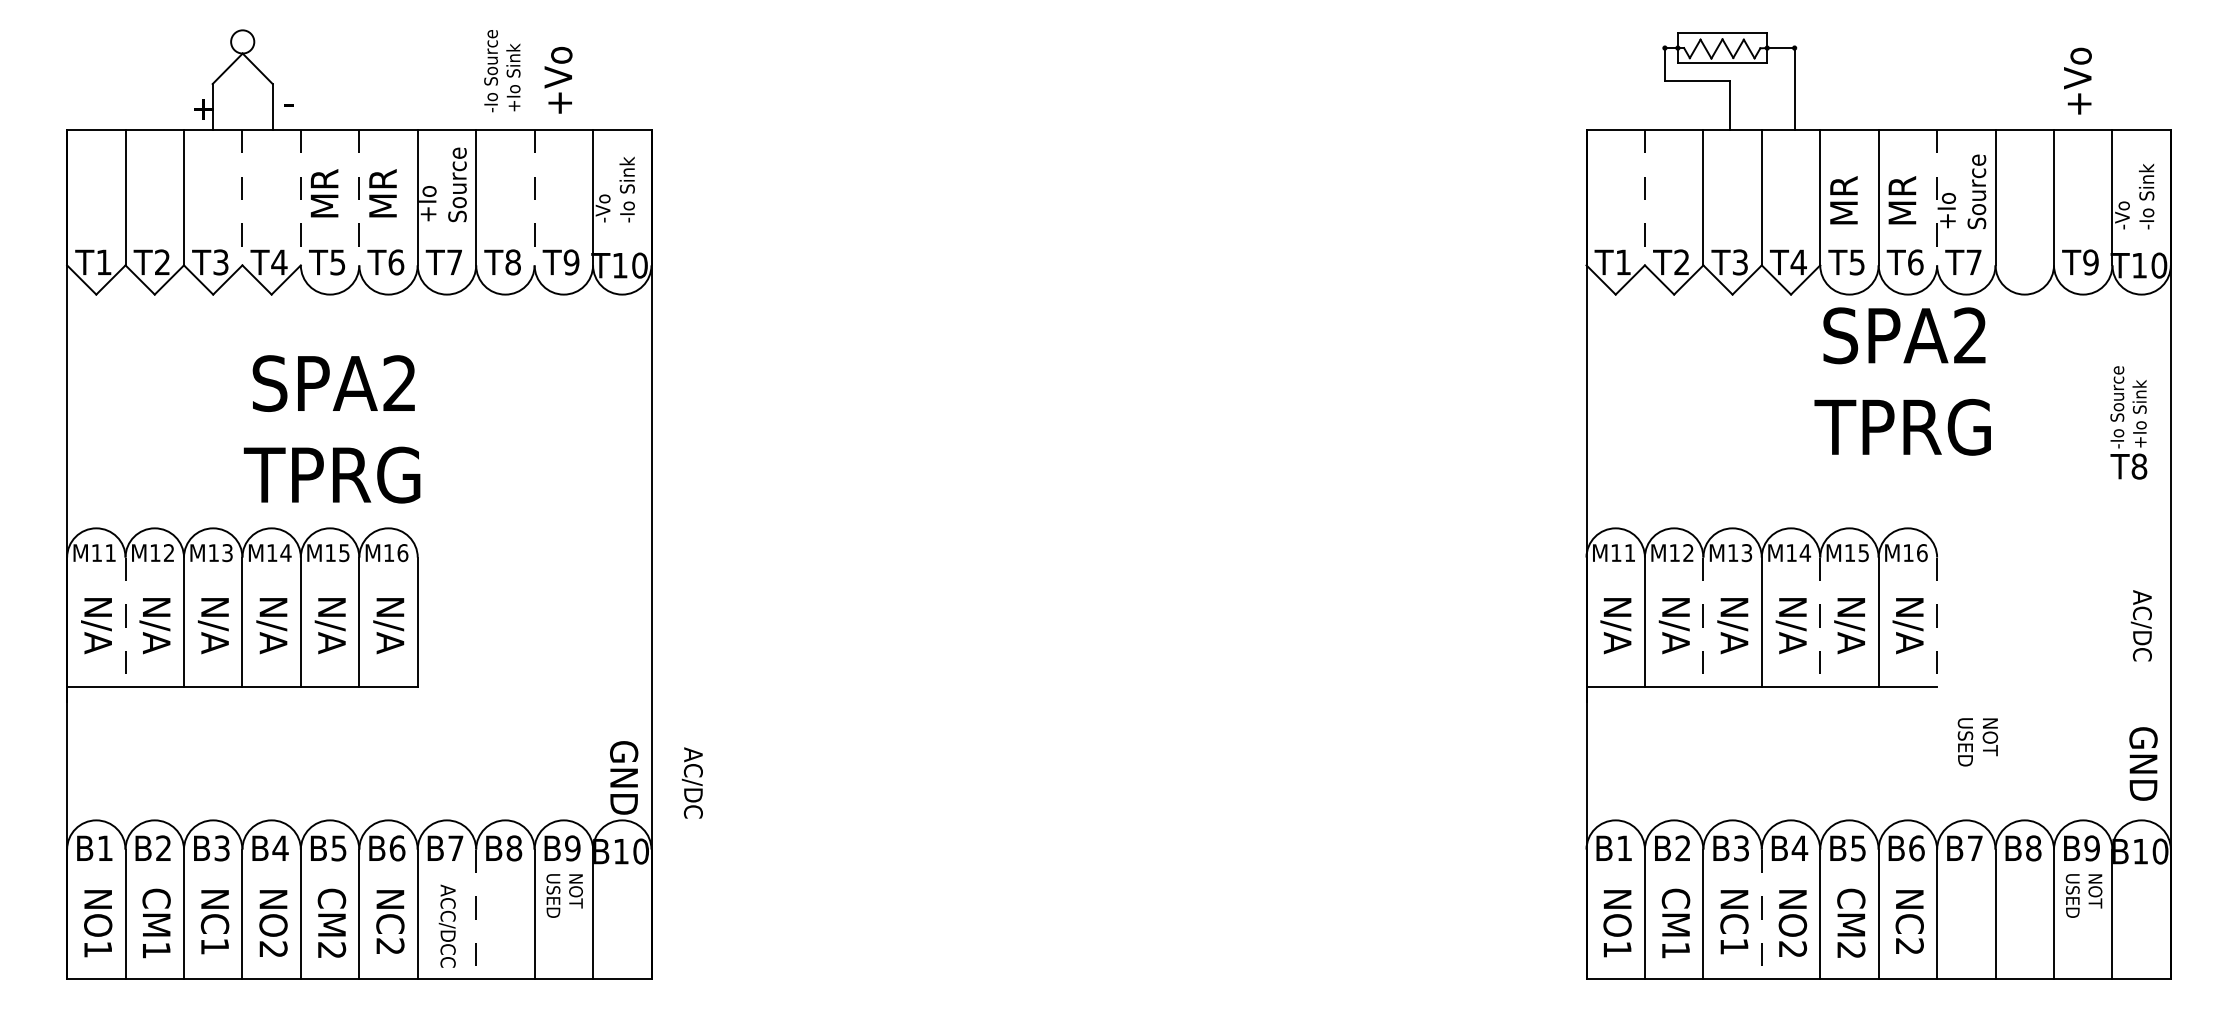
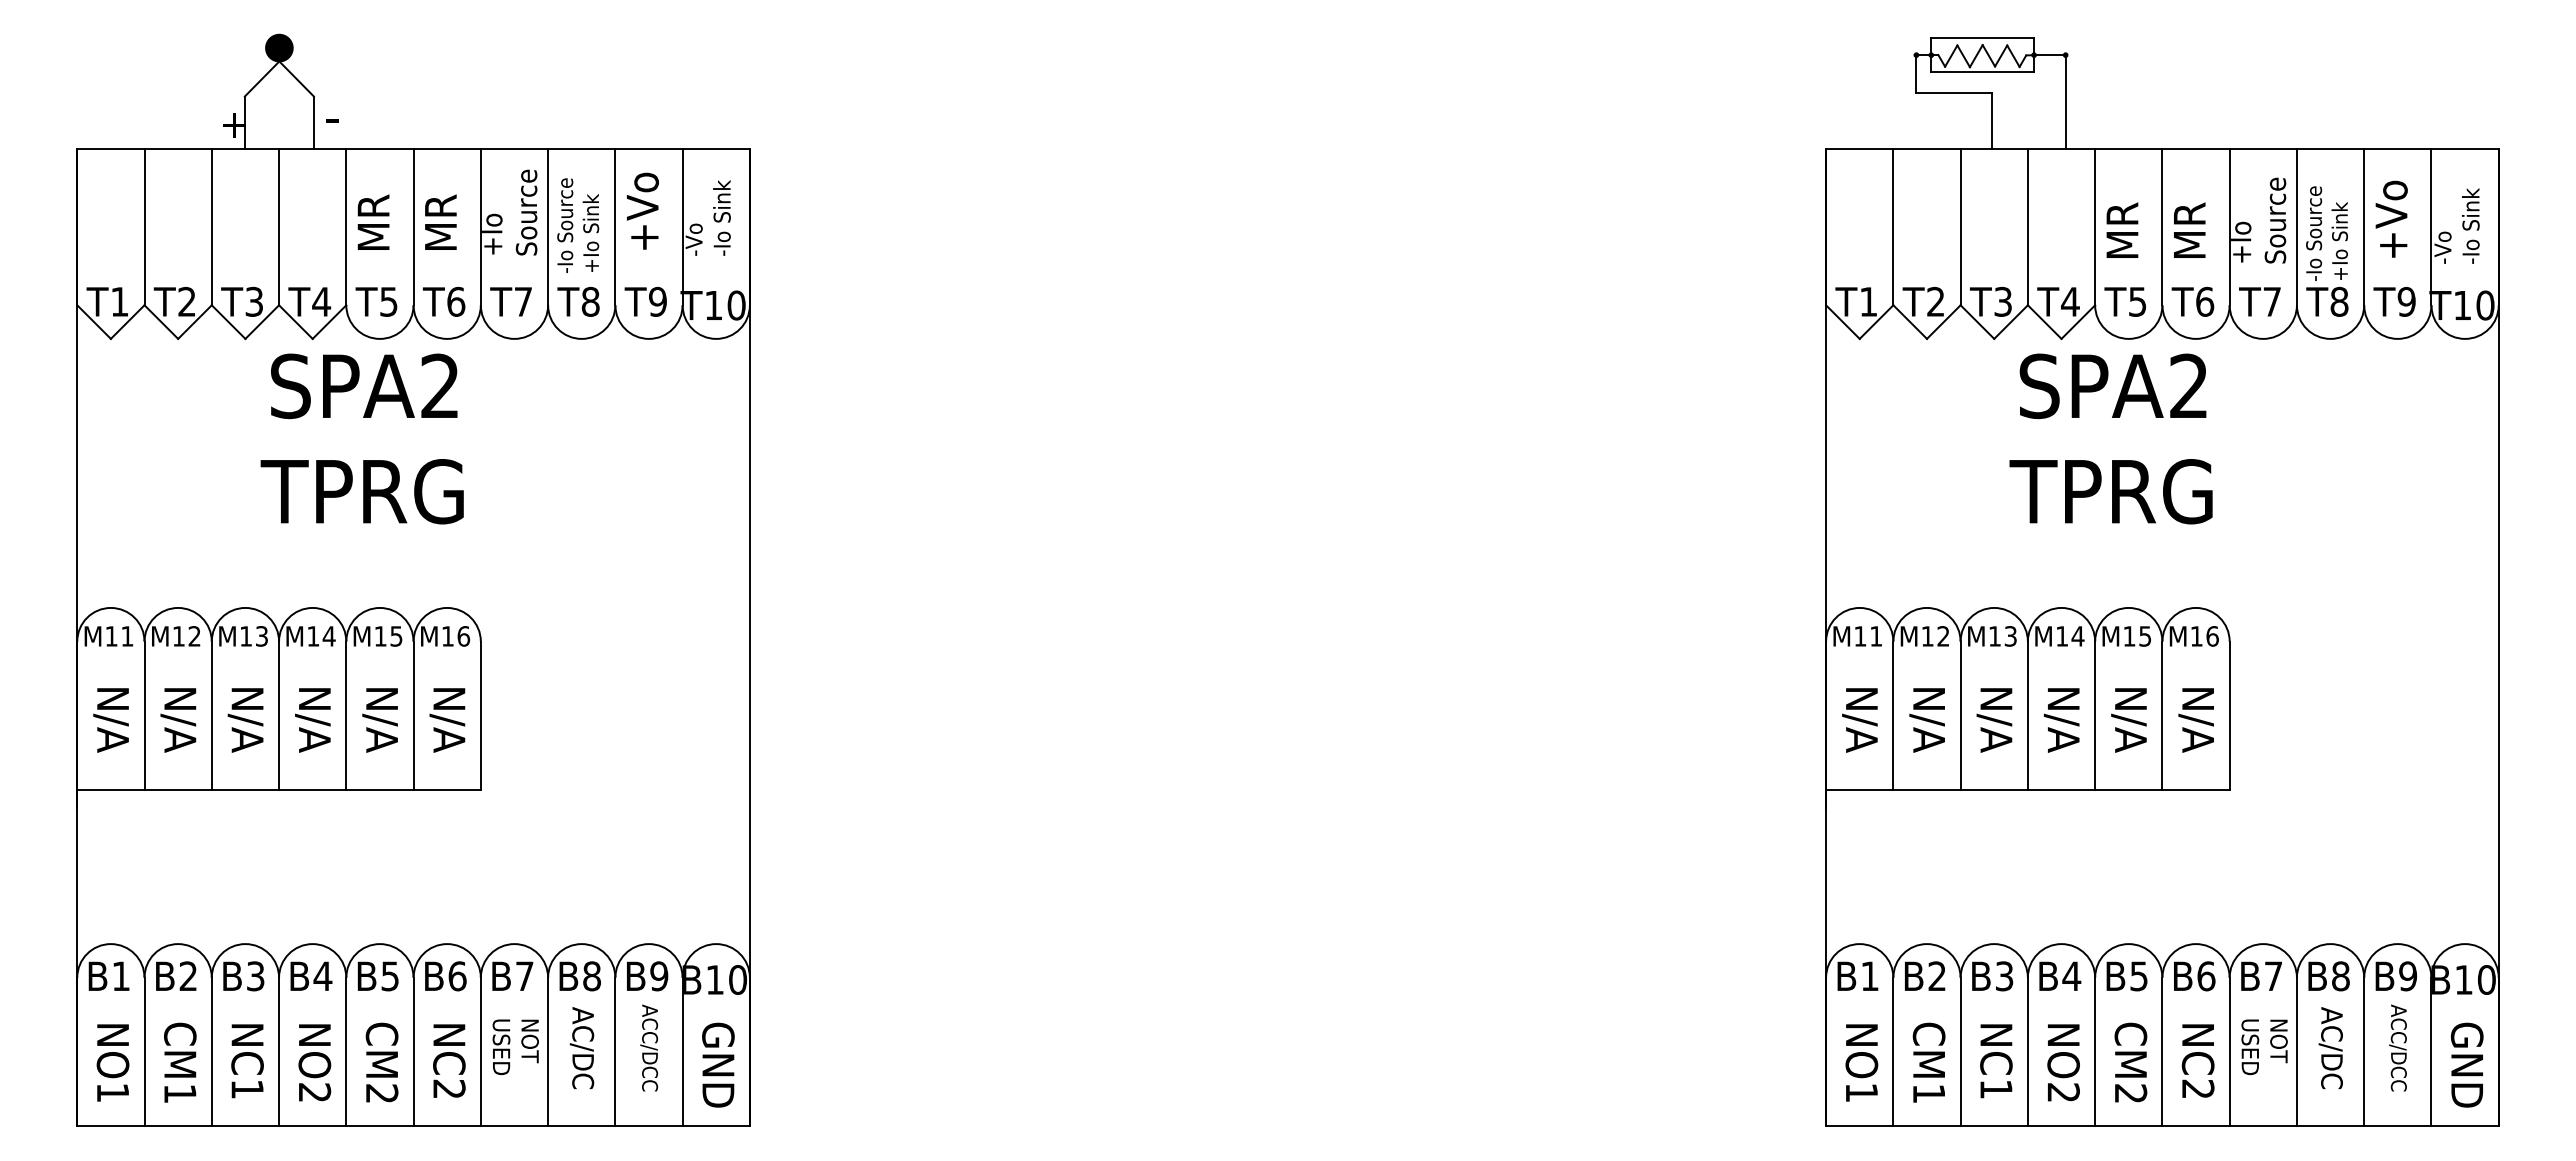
fill: (242, 41) -> (279, 47), added
text: (502, 70) -> (578, 225), moved
text: (558, 79) -> (642, 210), moved
text: (2077, 80) -> (2391, 218), moved
line: (242, 197) -> (279, 227), dashed -> solid
line: (301, 197) -> (346, 227), dashed -> solid
line: (359, 197) -> (413, 227), dashed -> solid
line: (534, 197) -> (615, 227), dashed -> solid
line: (1645, 197) -> (1893, 227), dashed -> solid
line: (1936, 197) -> (2229, 227), dashed -> solid
text: (1902, 381) -> (2110, 438), moved
text: (2128, 422) -> (2327, 251), moved
text: (331, 428) -> (361, 438), moved
line: (125, 622) -> (144, 716), dashed -> solid
line: (1703, 622) -> (1960, 716), dashed -> solid
line: (1820, 622) -> (2095, 716), dashed -> solid
line: (1936, 622) -> (2229, 716), dashed -> solid
text: (2141, 625) -> (2330, 1047), moved
text: (1977, 742) -> (2264, 1047), moved
text: (2142, 763) -> (2466, 1064), moved
text: (624, 777) -> (718, 1064), moved
text: (691, 782) -> (581, 1047), moved
text: (565, 910) -> (650, 1047), NOT USED -> ACC/DCC
text: (2083, 910) -> (2398, 1047), NOT USED -> ACC/DCC
line: (476, 914) -> (548, 1052), dashed -> solid
line: (1761, 914) -> (2027, 1052), dashed -> solid
text: (447, 925) -> (515, 1065), ACC/DCC -> NOT USED

